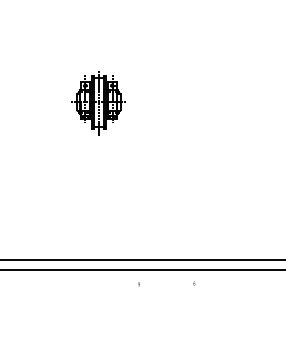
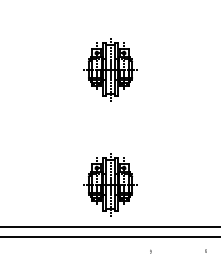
part: (98, 218) -> (110, 185), added

